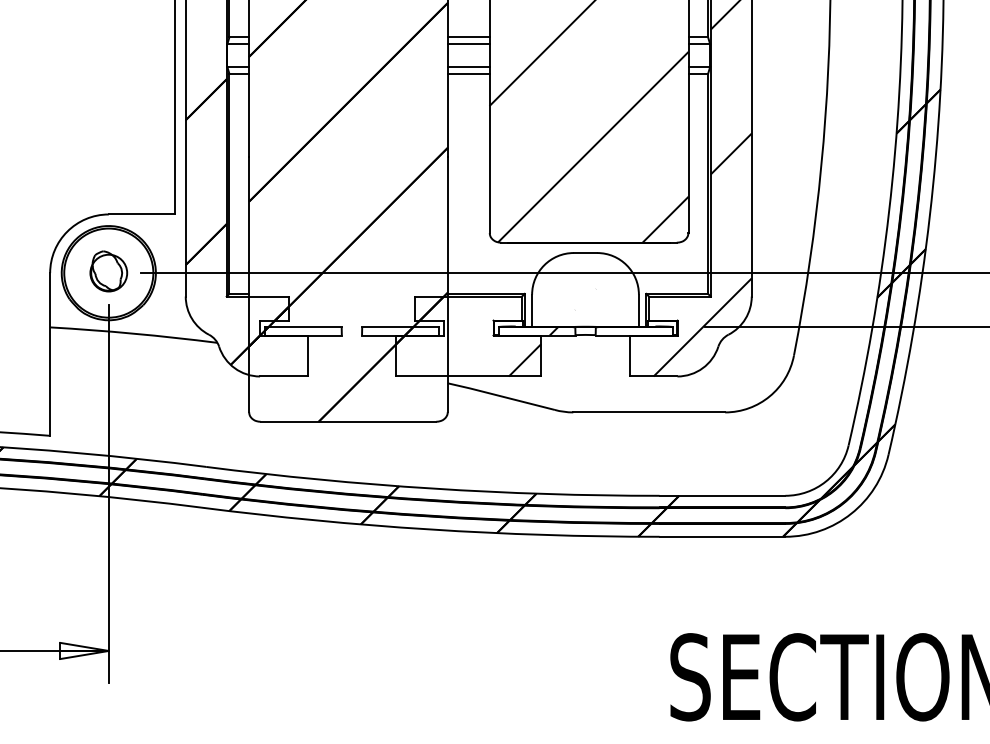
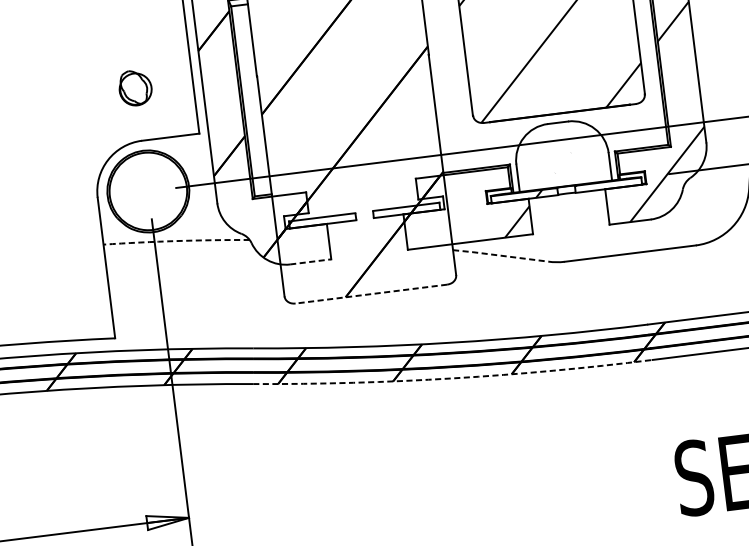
part: (108, 271) -> (135, 88), moved
arc: (133, 333) -> (176, 240), solid -> dashed
line: (283, 376) -> (310, 261), solid -> dashed
line: (501, 396) -> (500, 255), solid -> dashed
line: (348, 421) -> (371, 293), solid -> dashed
arc: (429, 529) -> (453, 378), solid -> dashed

